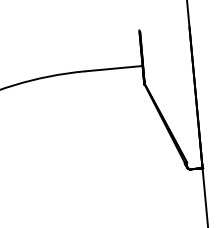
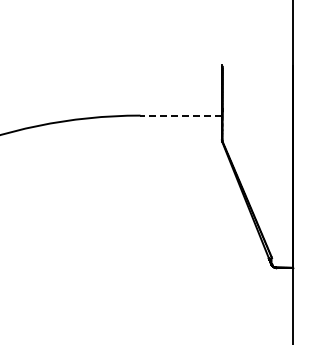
line: (114, 68) -> (181, 115), solid -> dashed

